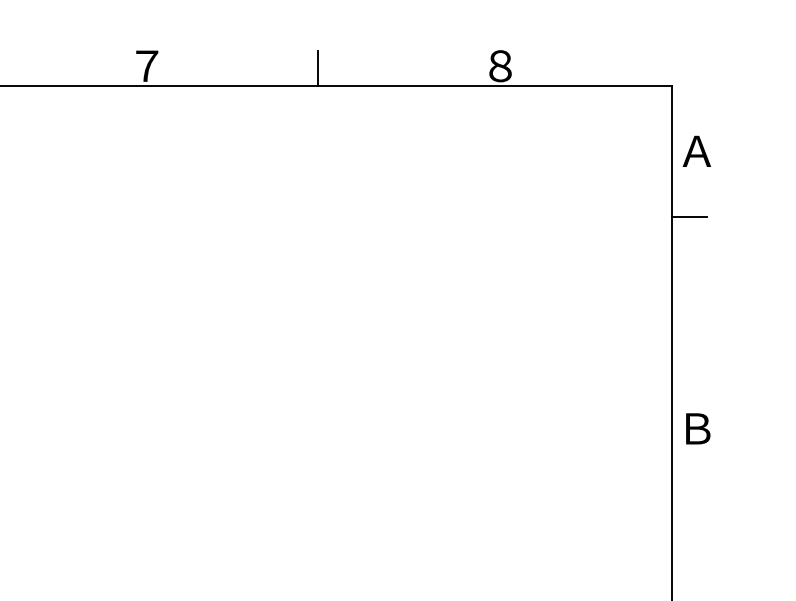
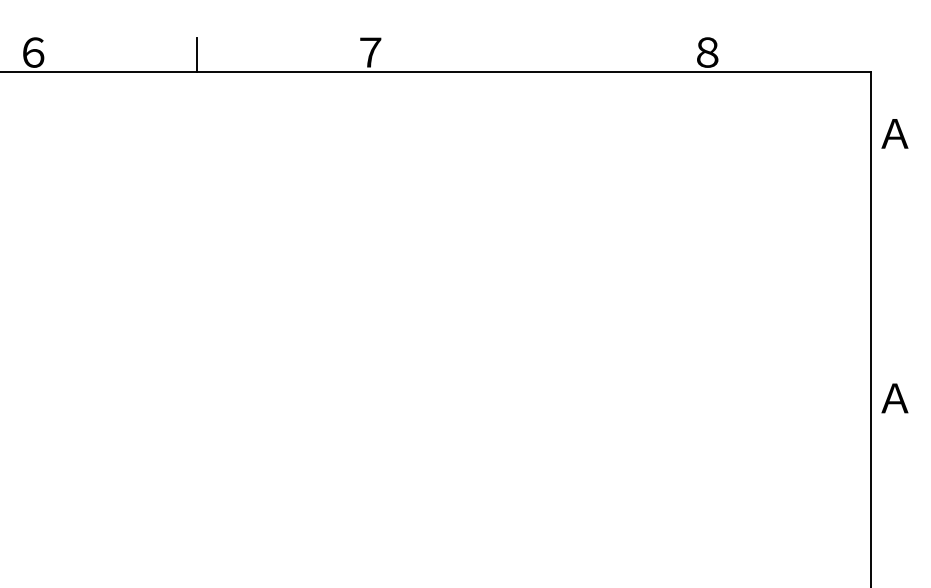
line: (317, 68) -> (533, 54), removed
line: (689, 217) -> (887, 196), removed
text: (696, 428) -> (894, 398), Ｂ -> Ａ

